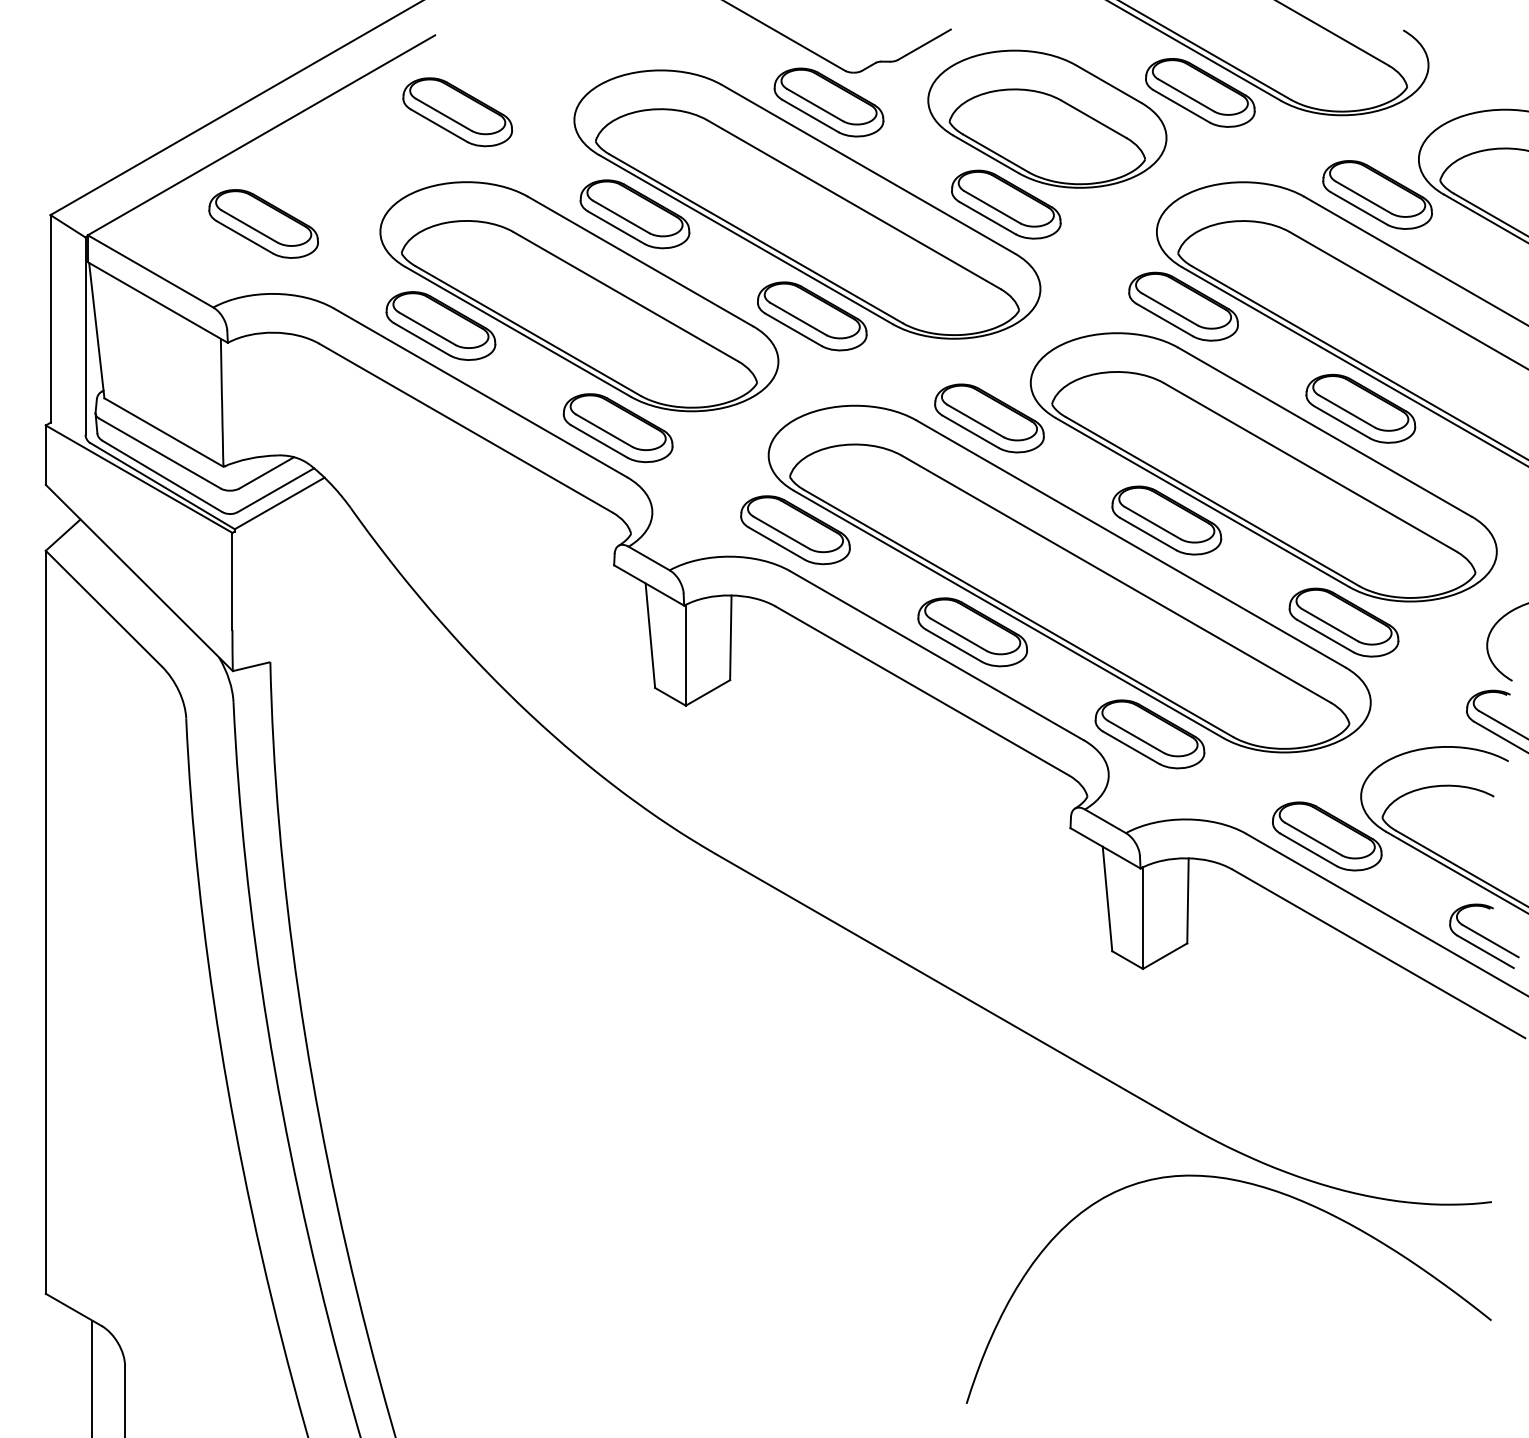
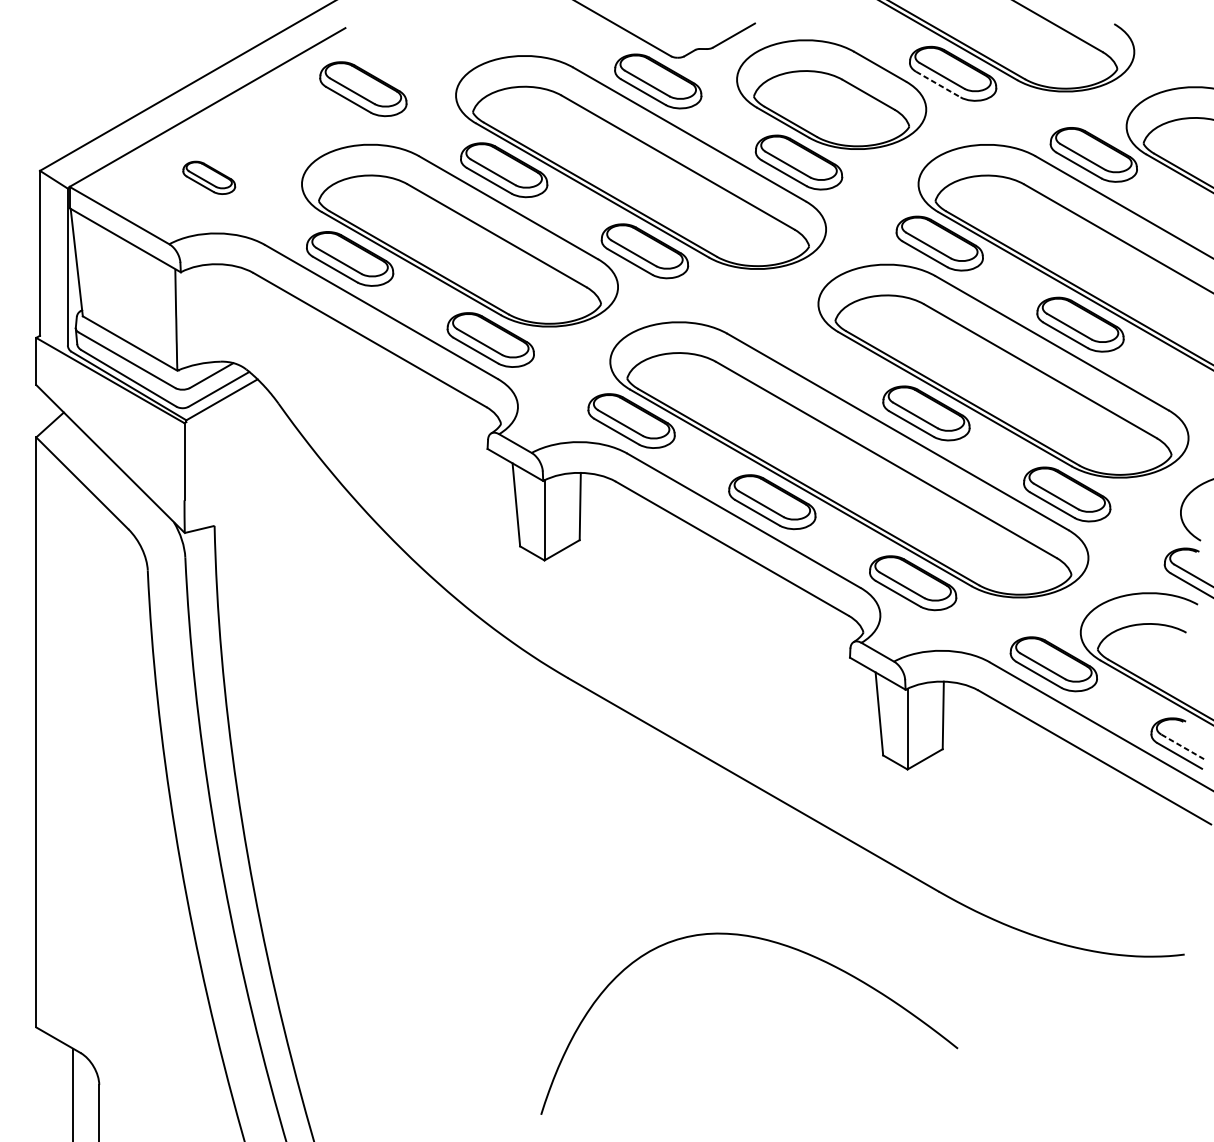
line: (1182, 106) -> (938, 84), solid -> dashed
part: (263, 223) -> (209, 177), size x0.6
part: (989, 418) -> (785, 332), removed
line: (1491, 941) -> (1184, 747), solid -> dashed
curve: (1256, 1186) -> (771, 942), moved

